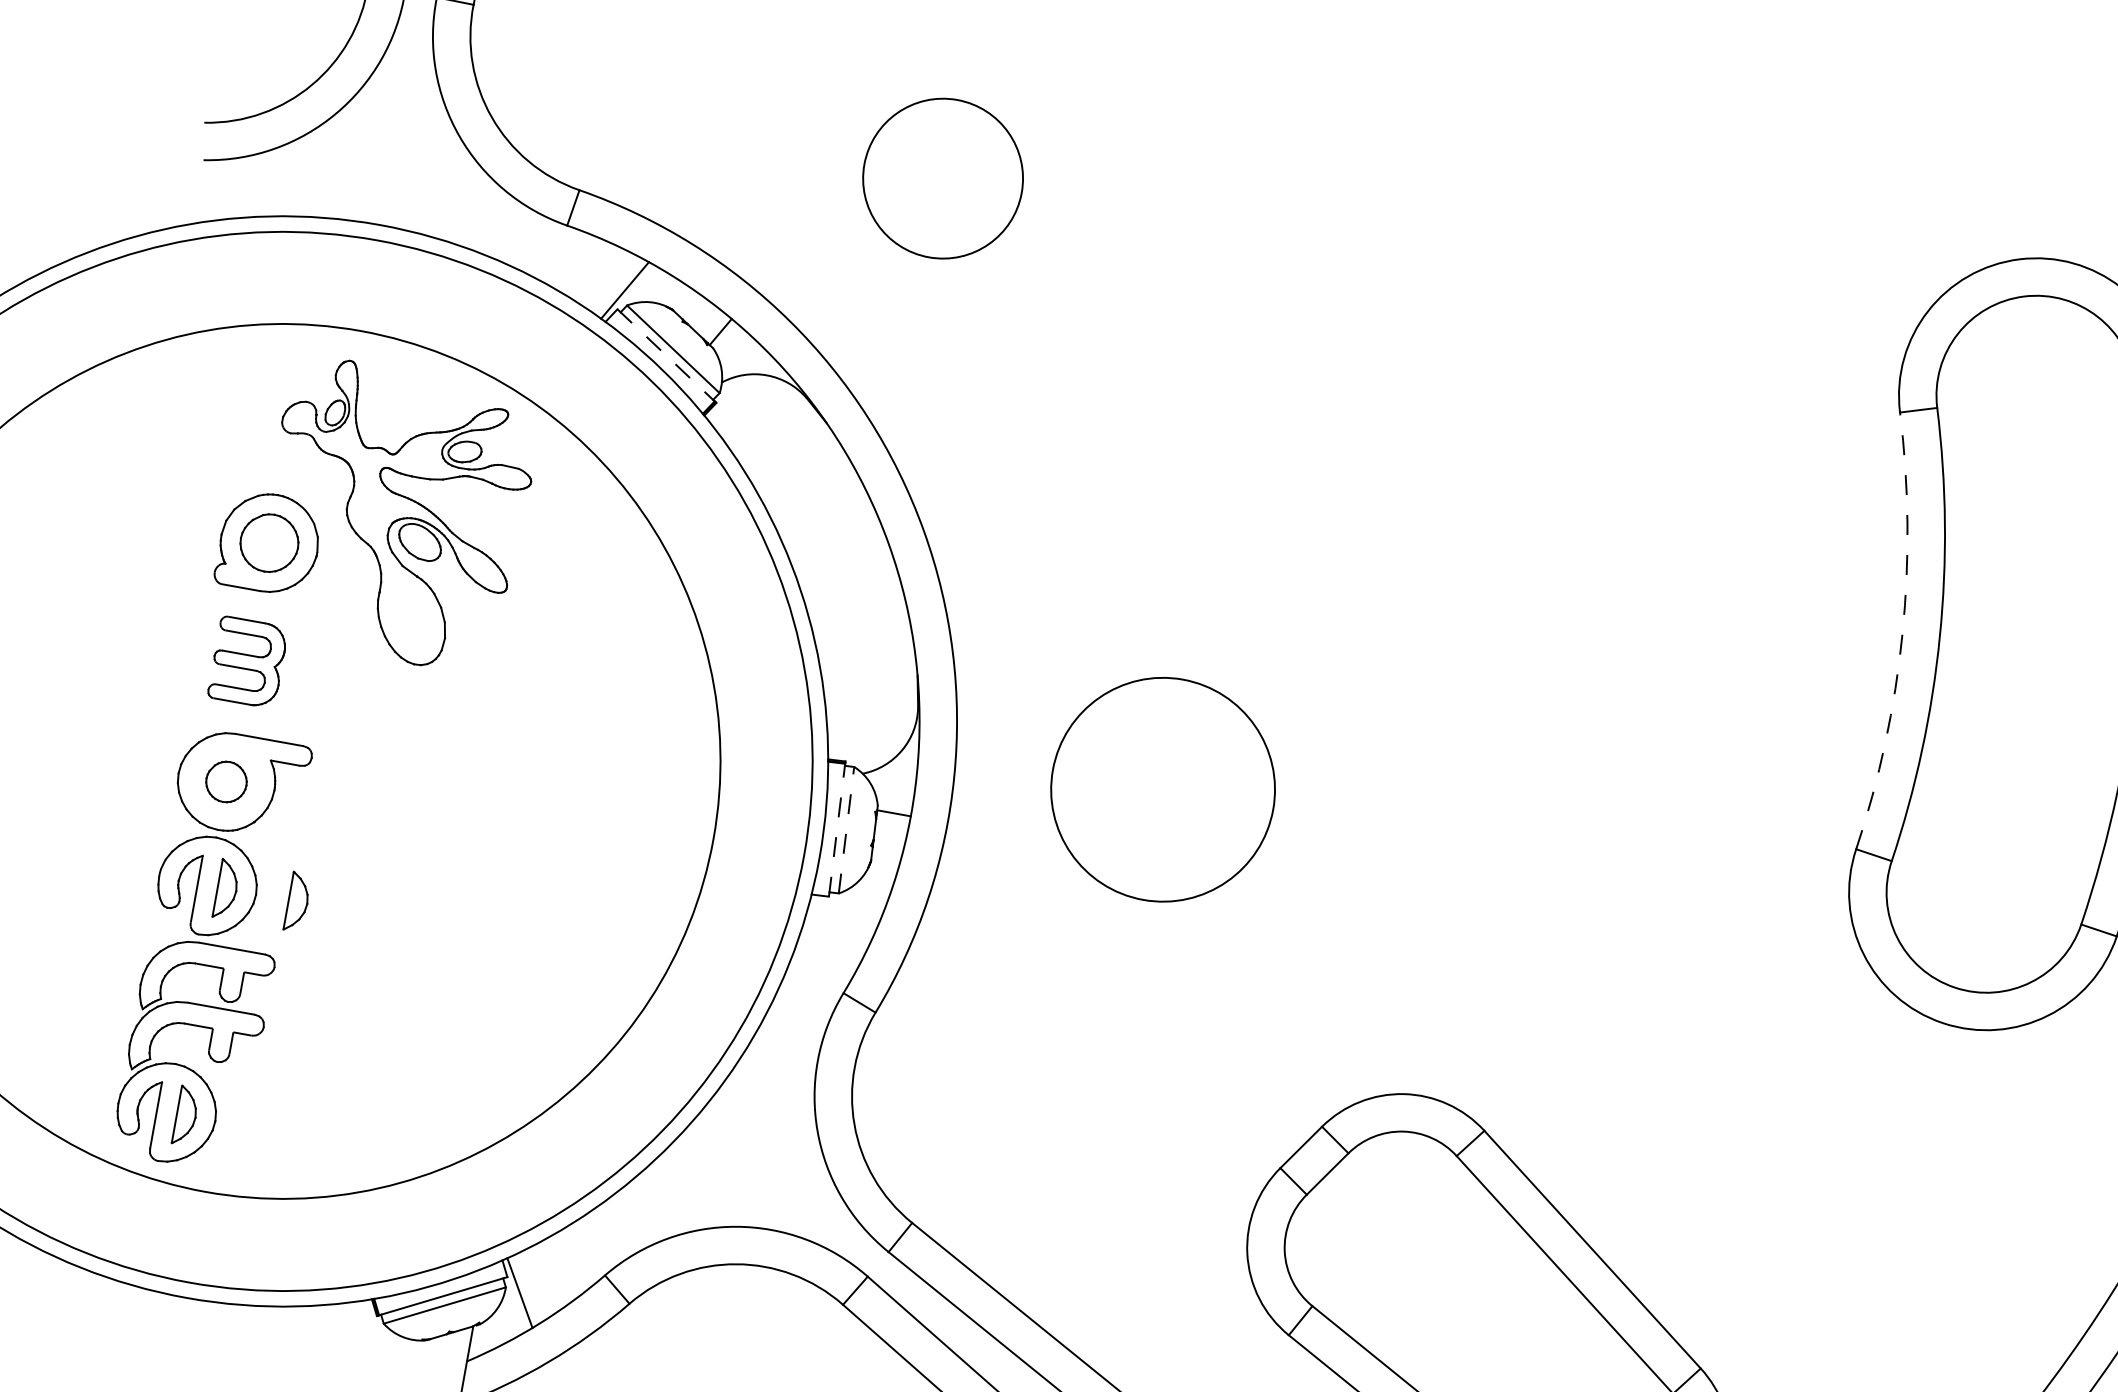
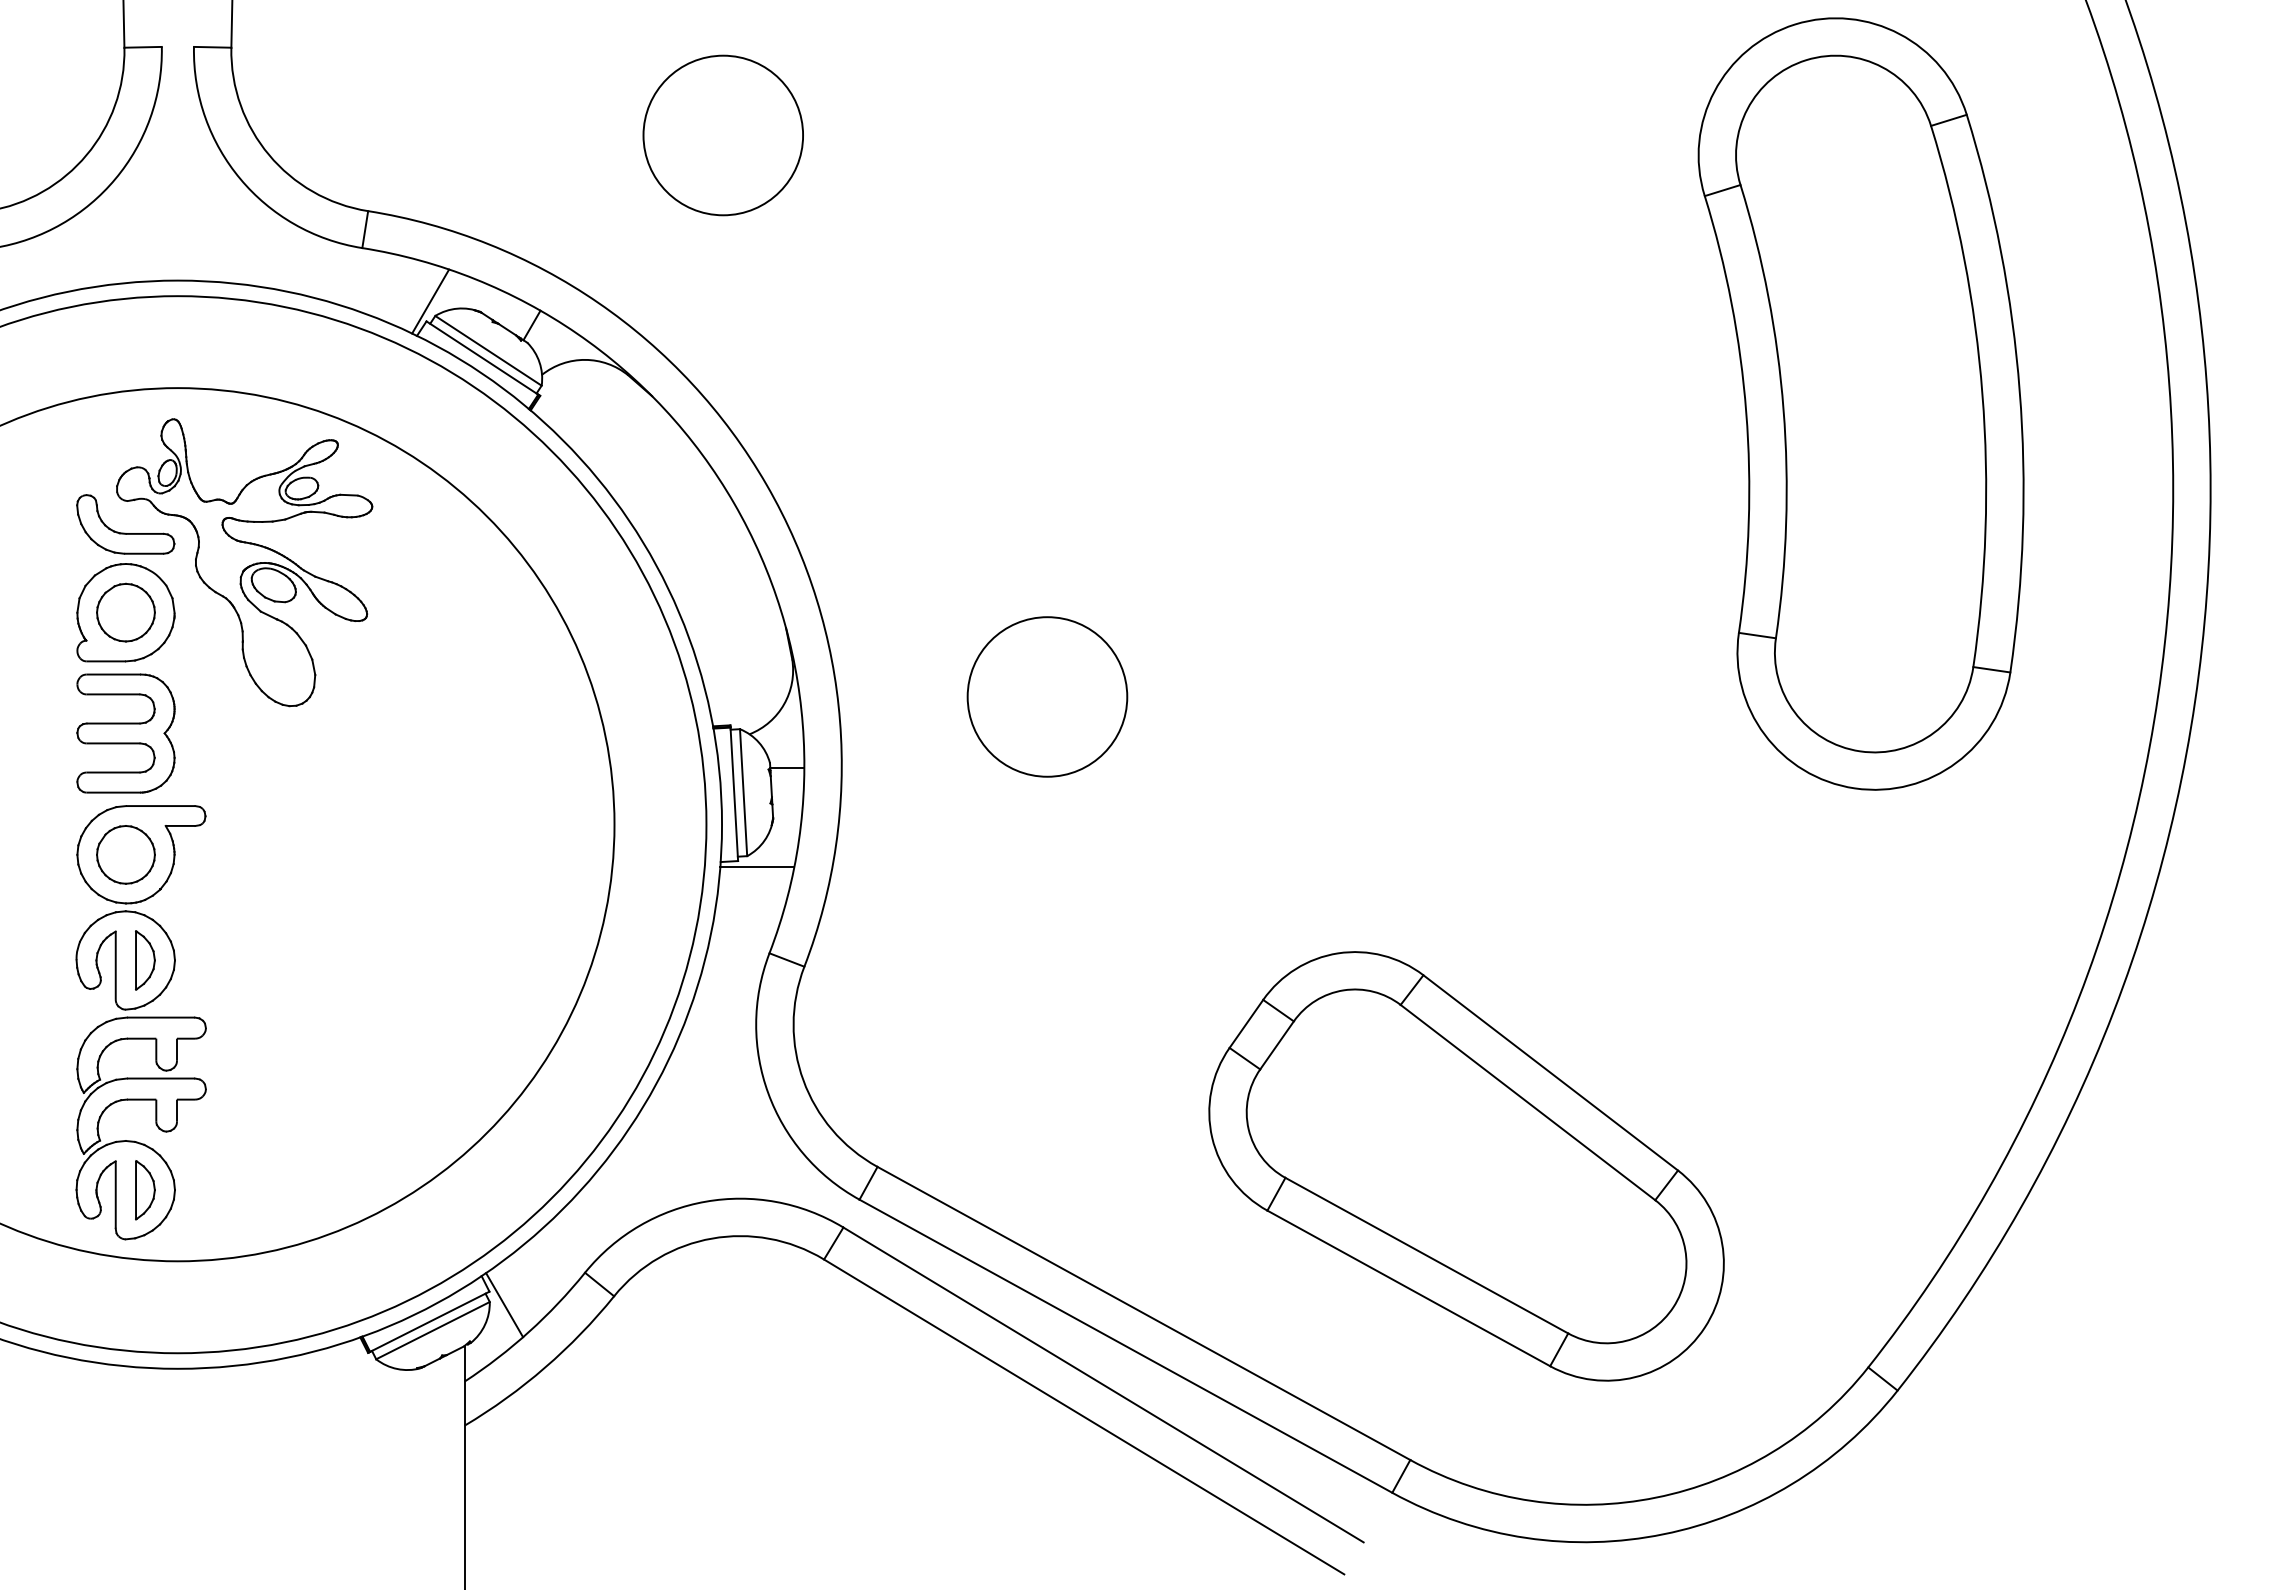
line: (666, 355) -> (482, 358), dashed -> solid
part: (283, 464) -> (125, 532), added
arc: (1902, 633) -> (1746, 412), dashed -> solid
part: (247, 662) -> (125, 733), size x1.43
part: (226, 781) -> (125, 854), size x1.43
circle: (1163, 789) -> (1047, 696), size x0.71
line: (837, 830) -> (734, 794), dashed -> solid
line: (846, 830) -> (743, 792), dashed -> solid
part: (298, 902) -> (217, 960), removed
line: (846, 906) -> (757, 867), added

